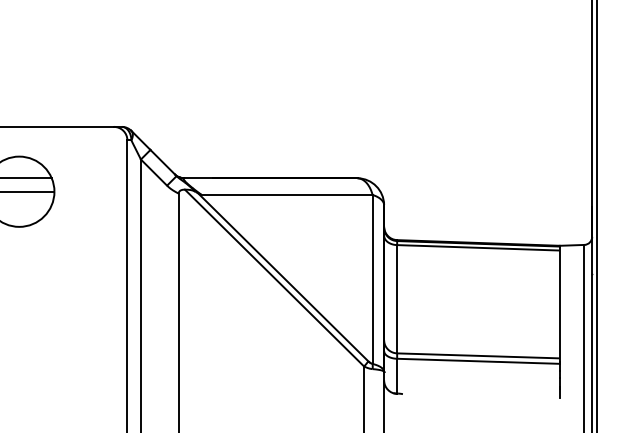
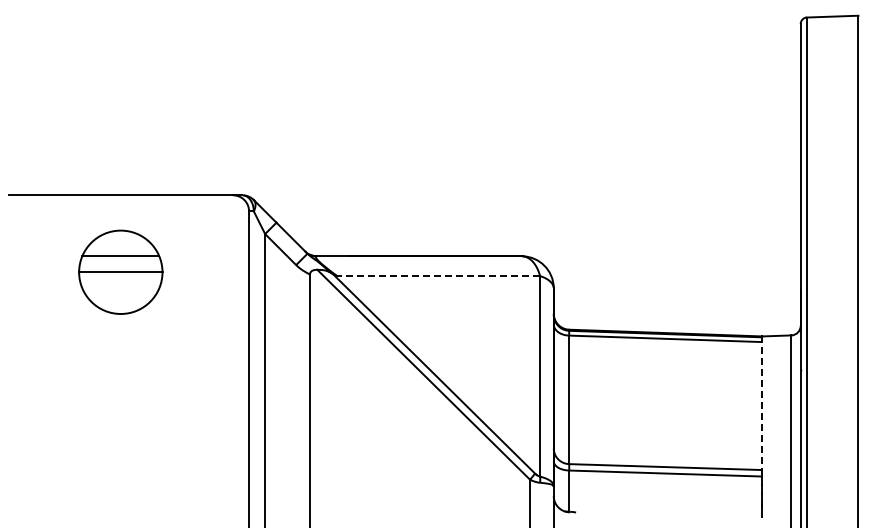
line: (287, 195) -> (438, 276), solid -> dashed
line: (560, 304) -> (762, 406), solid -> dashed

